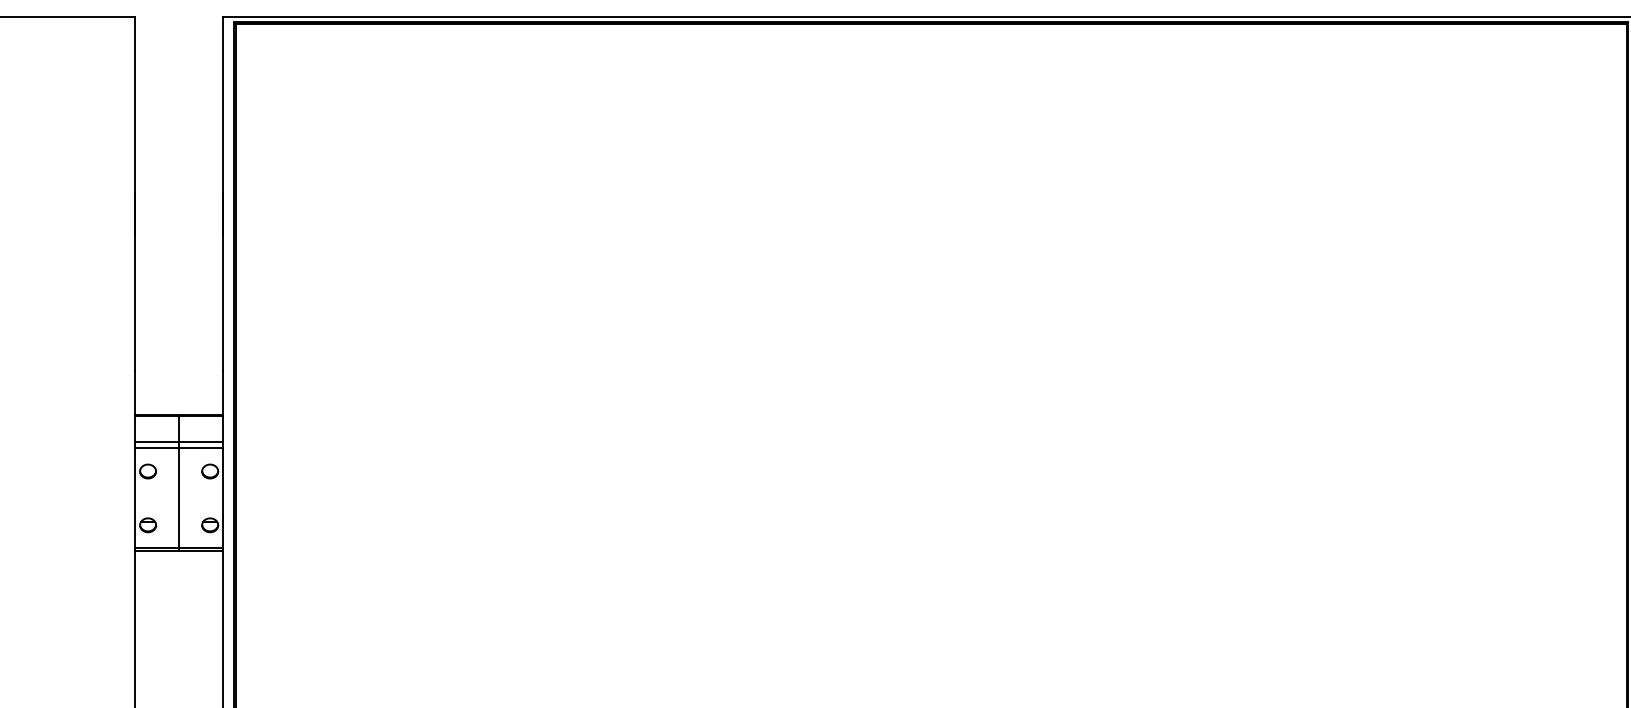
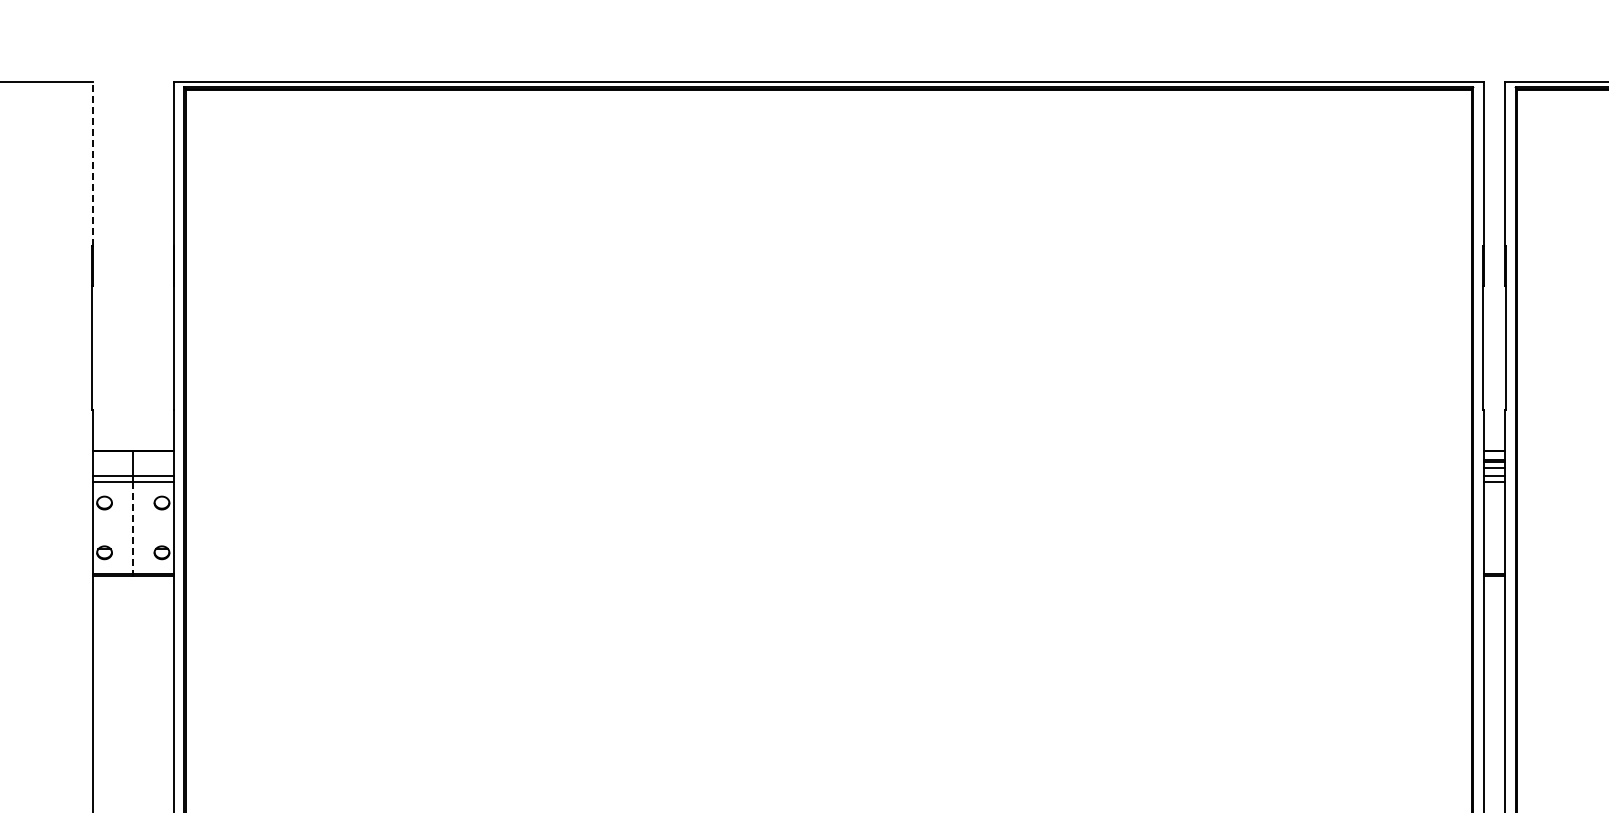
line: (135, 105) -> (92, 164), solid -> dashed
line: (179, 499) -> (133, 528), solid -> dashed

